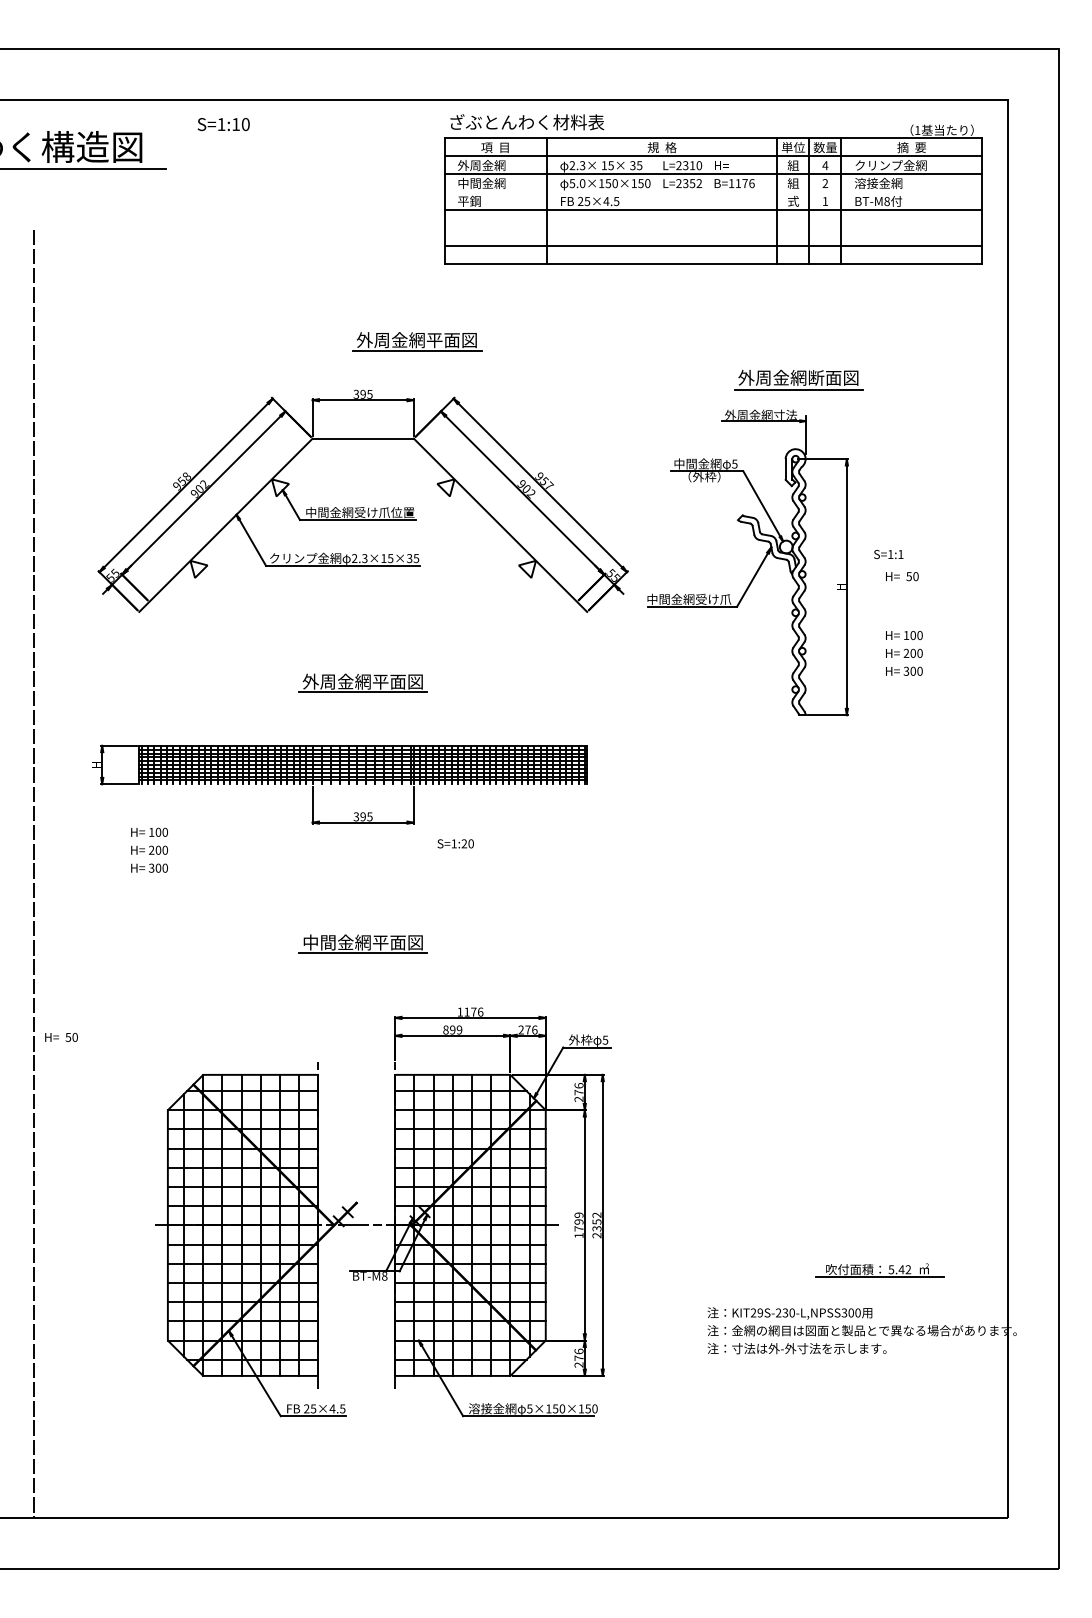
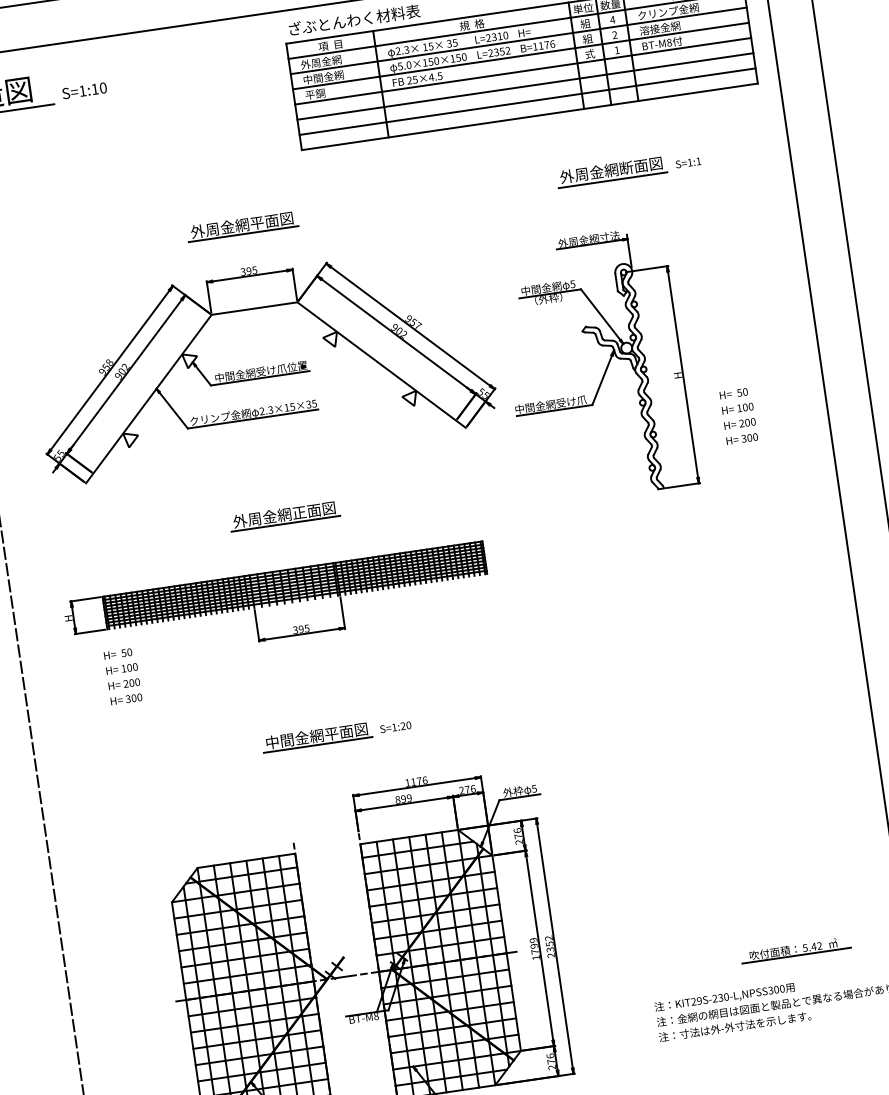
text: (223, 124) -> (84, 90), moved
line: (713, 191) -> (521, 55), added
line: (713, 227) -> (525, 86), added
part: (417, 341) -> (242, 226), moved
part: (798, 379) -> (611, 171), moved
text: (888, 554) -> (688, 162), moved
text: (902, 576) -> (733, 393), moved
text: (380, 681) -> (299, 512), 外周金網平面図 -> 外周金網正面図
text: (455, 843) -> (395, 727), moved
text: (61, 1036) -> (117, 653), moved

